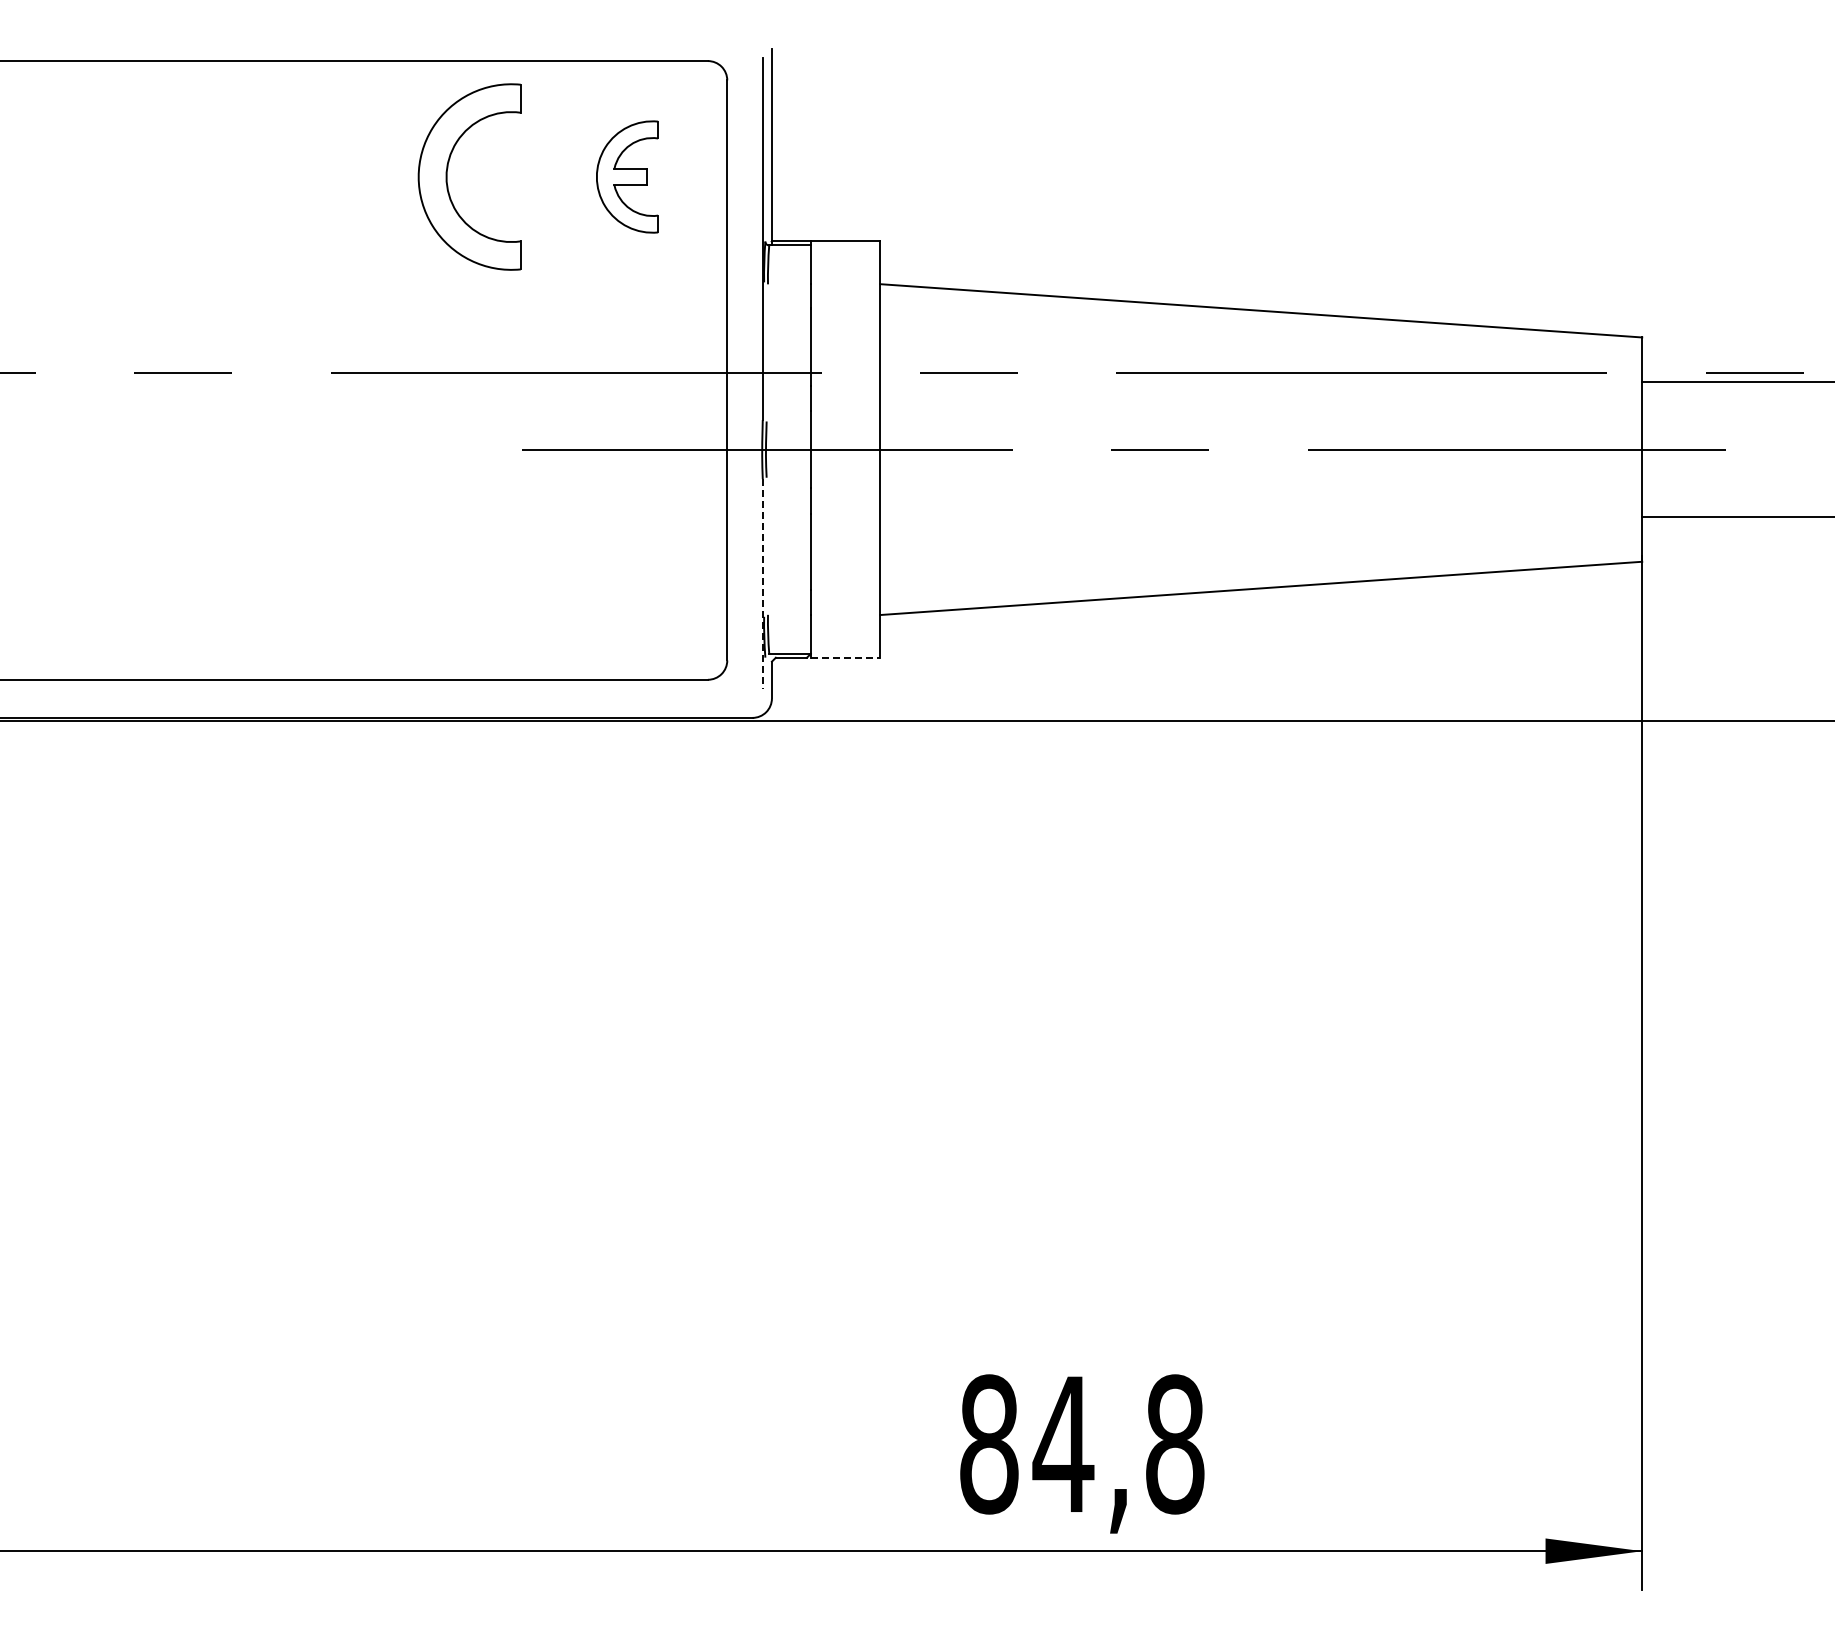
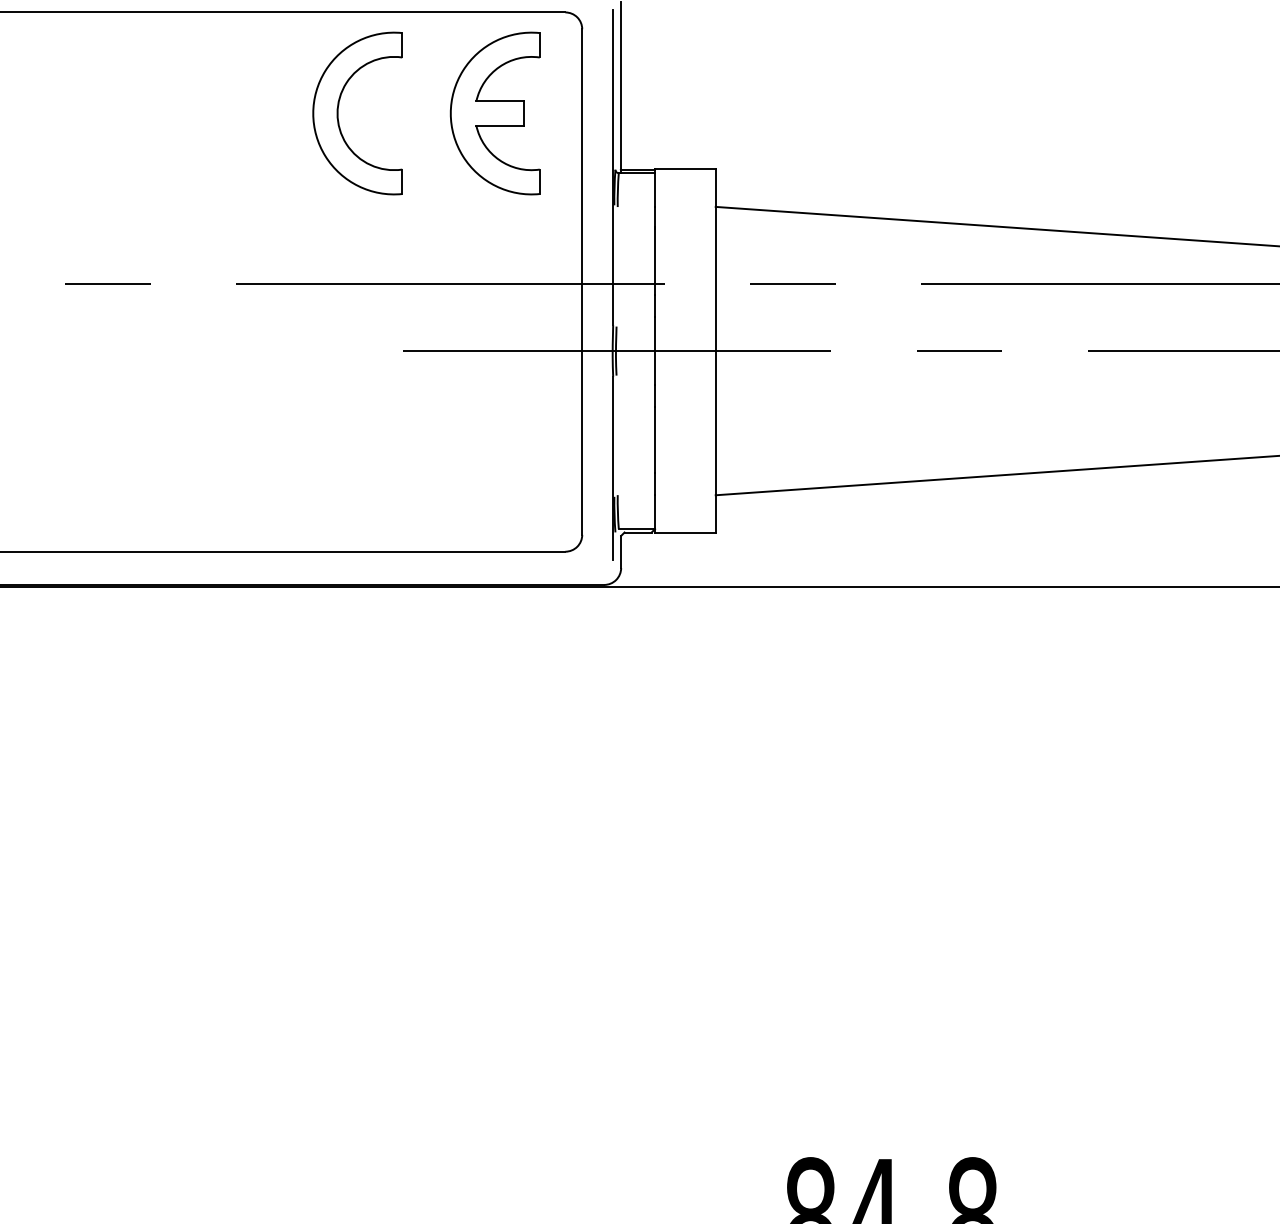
part: (627, 176) -> (495, 113), size x1.67
line: (762, 584) -> (612, 468), dashed -> solid
line: (845, 658) -> (685, 533), dashed -> solid

